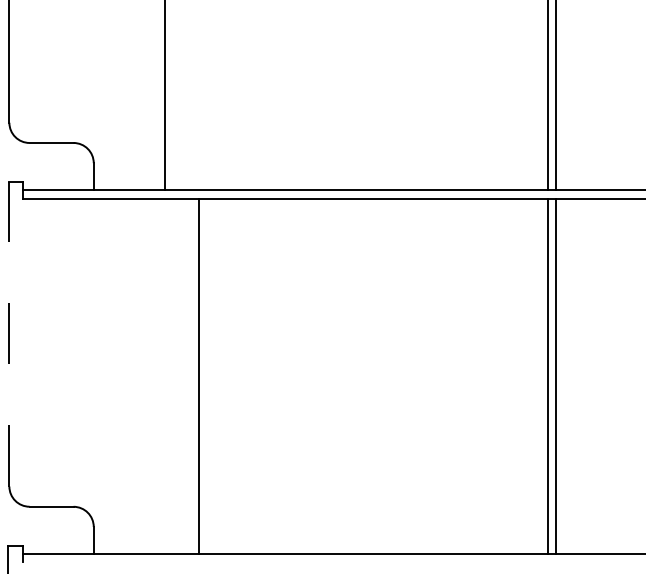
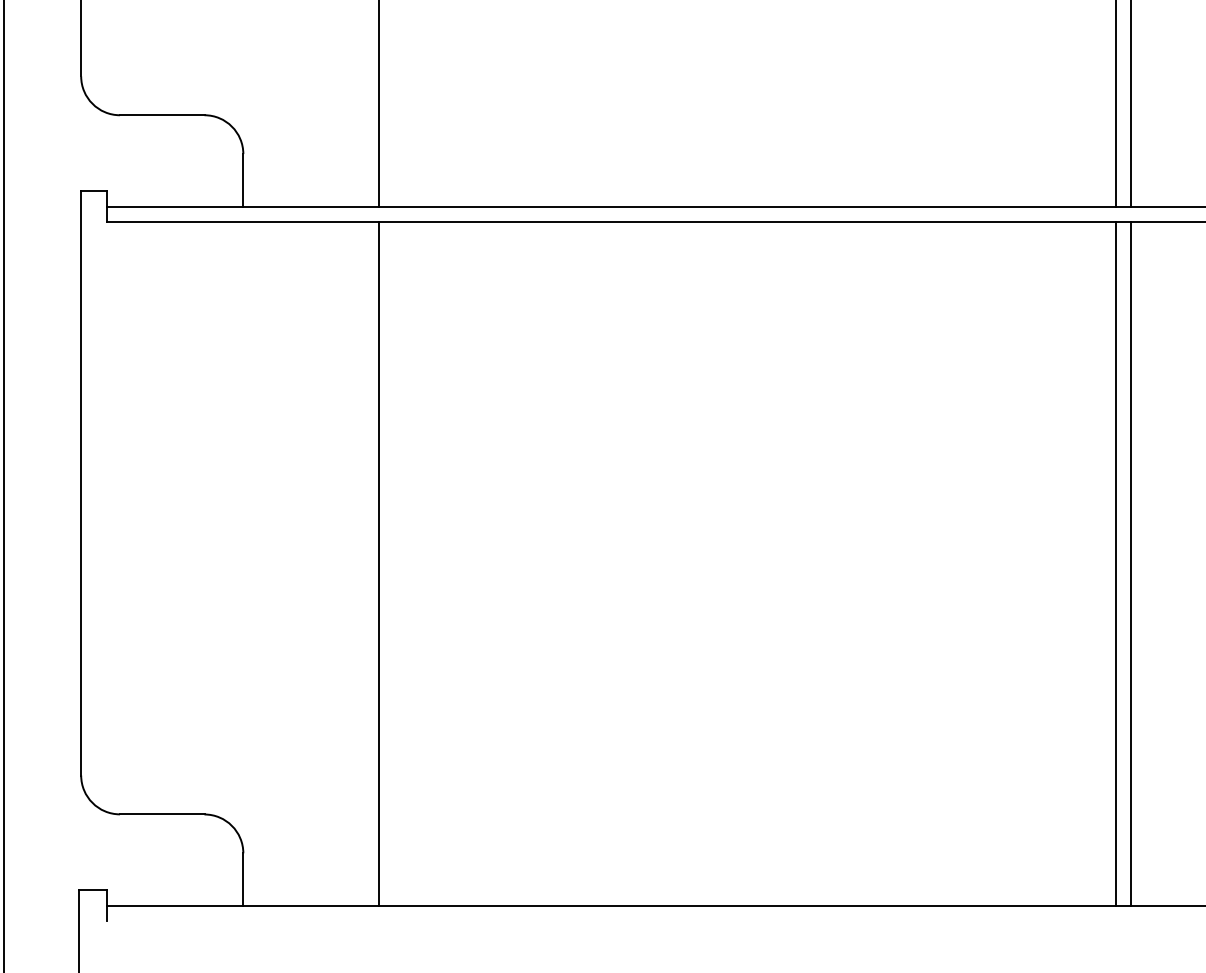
line: (9, 333) -> (81, 481), dashed -> solid
line: (198, 376) -> (379, 564), moved

